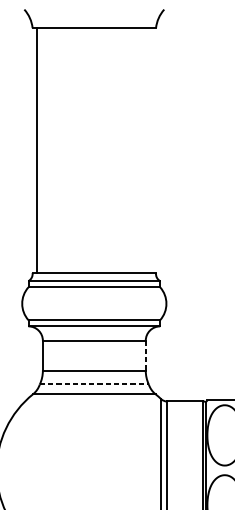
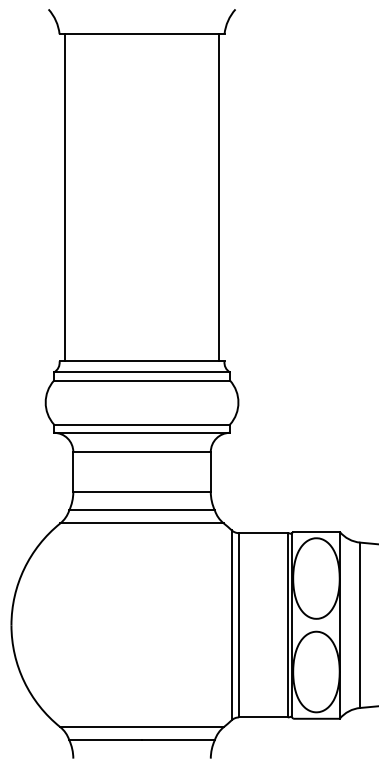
line: (152, 150) -> (219, 197), added
line: (145, 356) -> (210, 472), dashed -> solid
line: (94, 384) -> (142, 510), dashed -> solid

